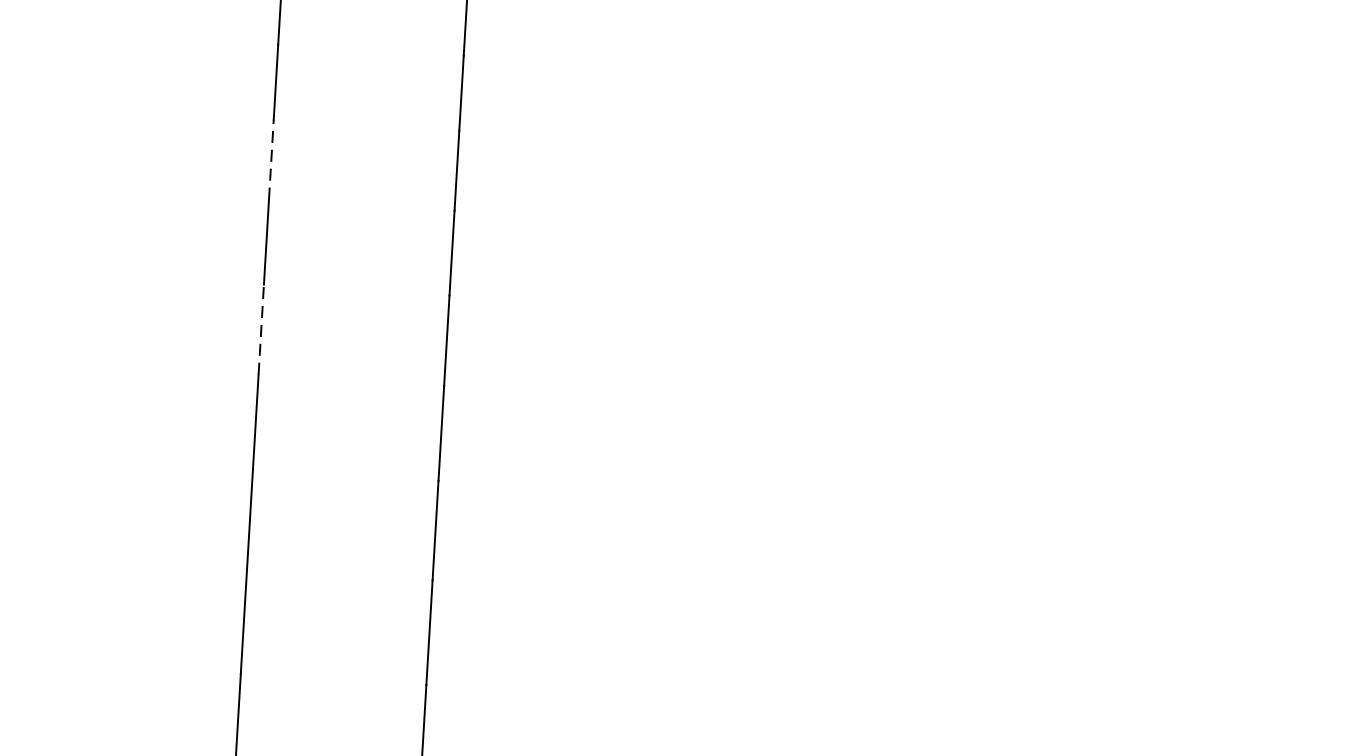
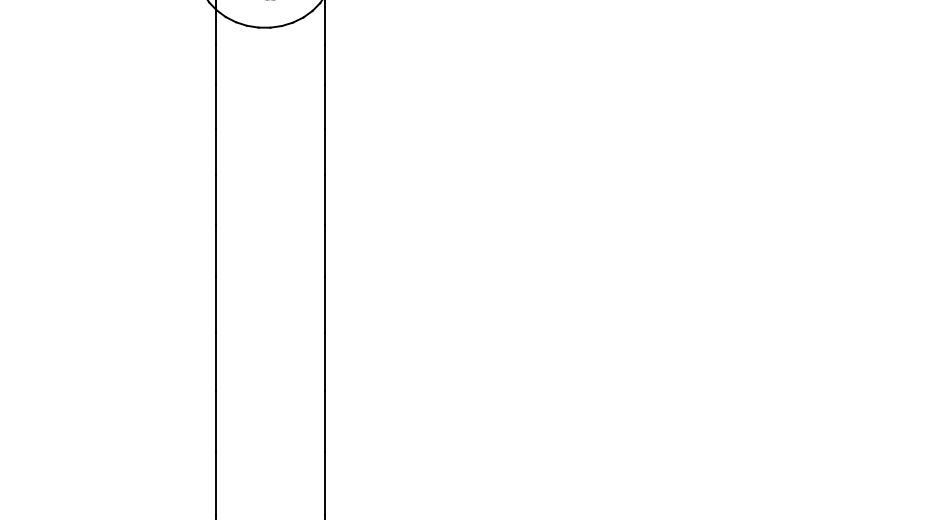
line: (271, 158) -> (216, 151), dashed -> solid
line: (261, 328) -> (216, 250), dashed -> solid

